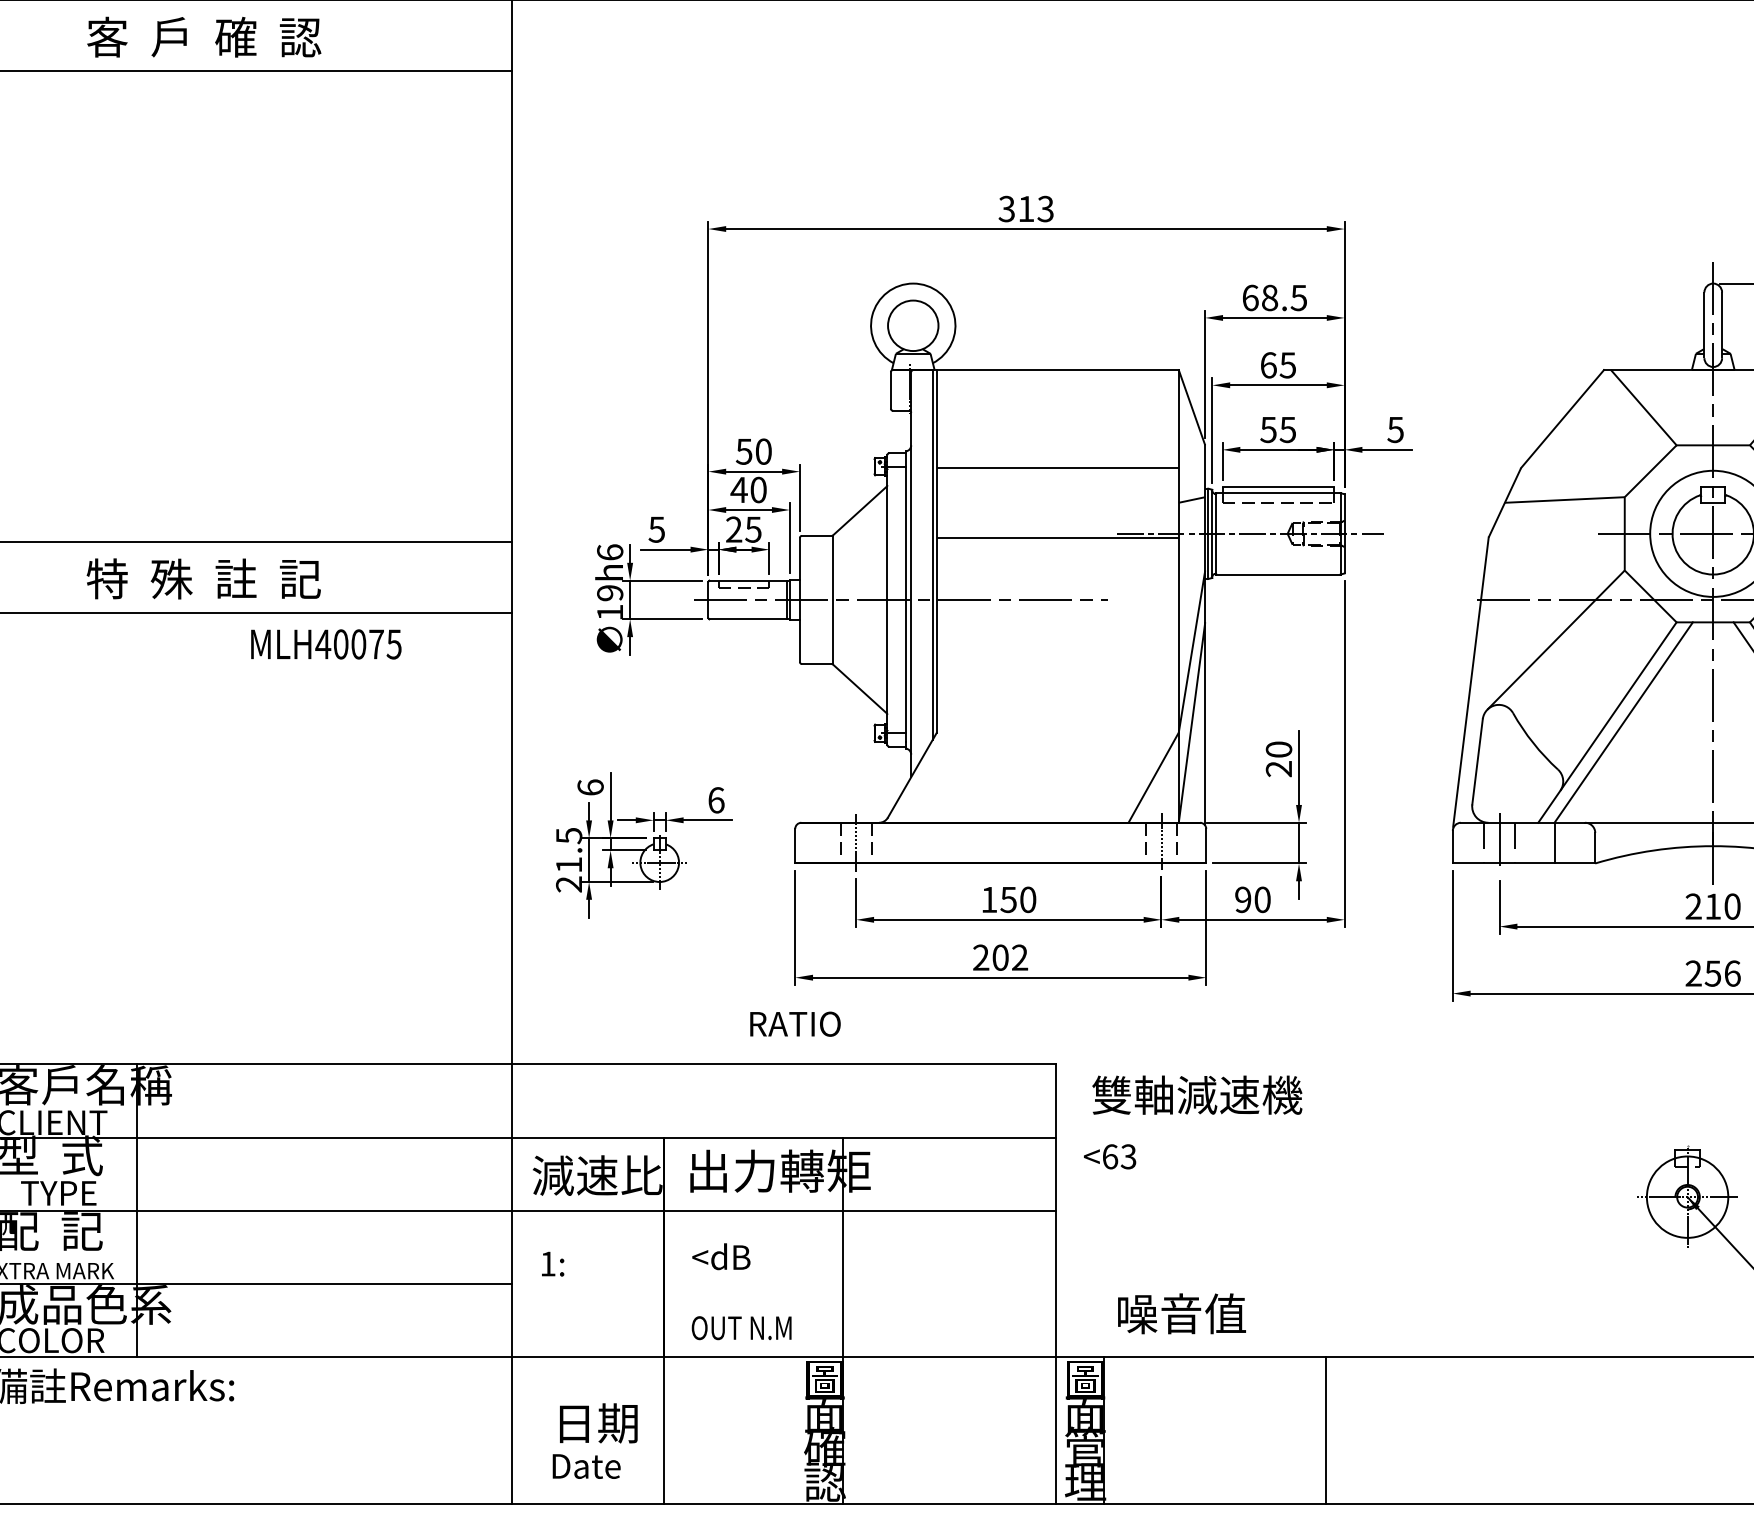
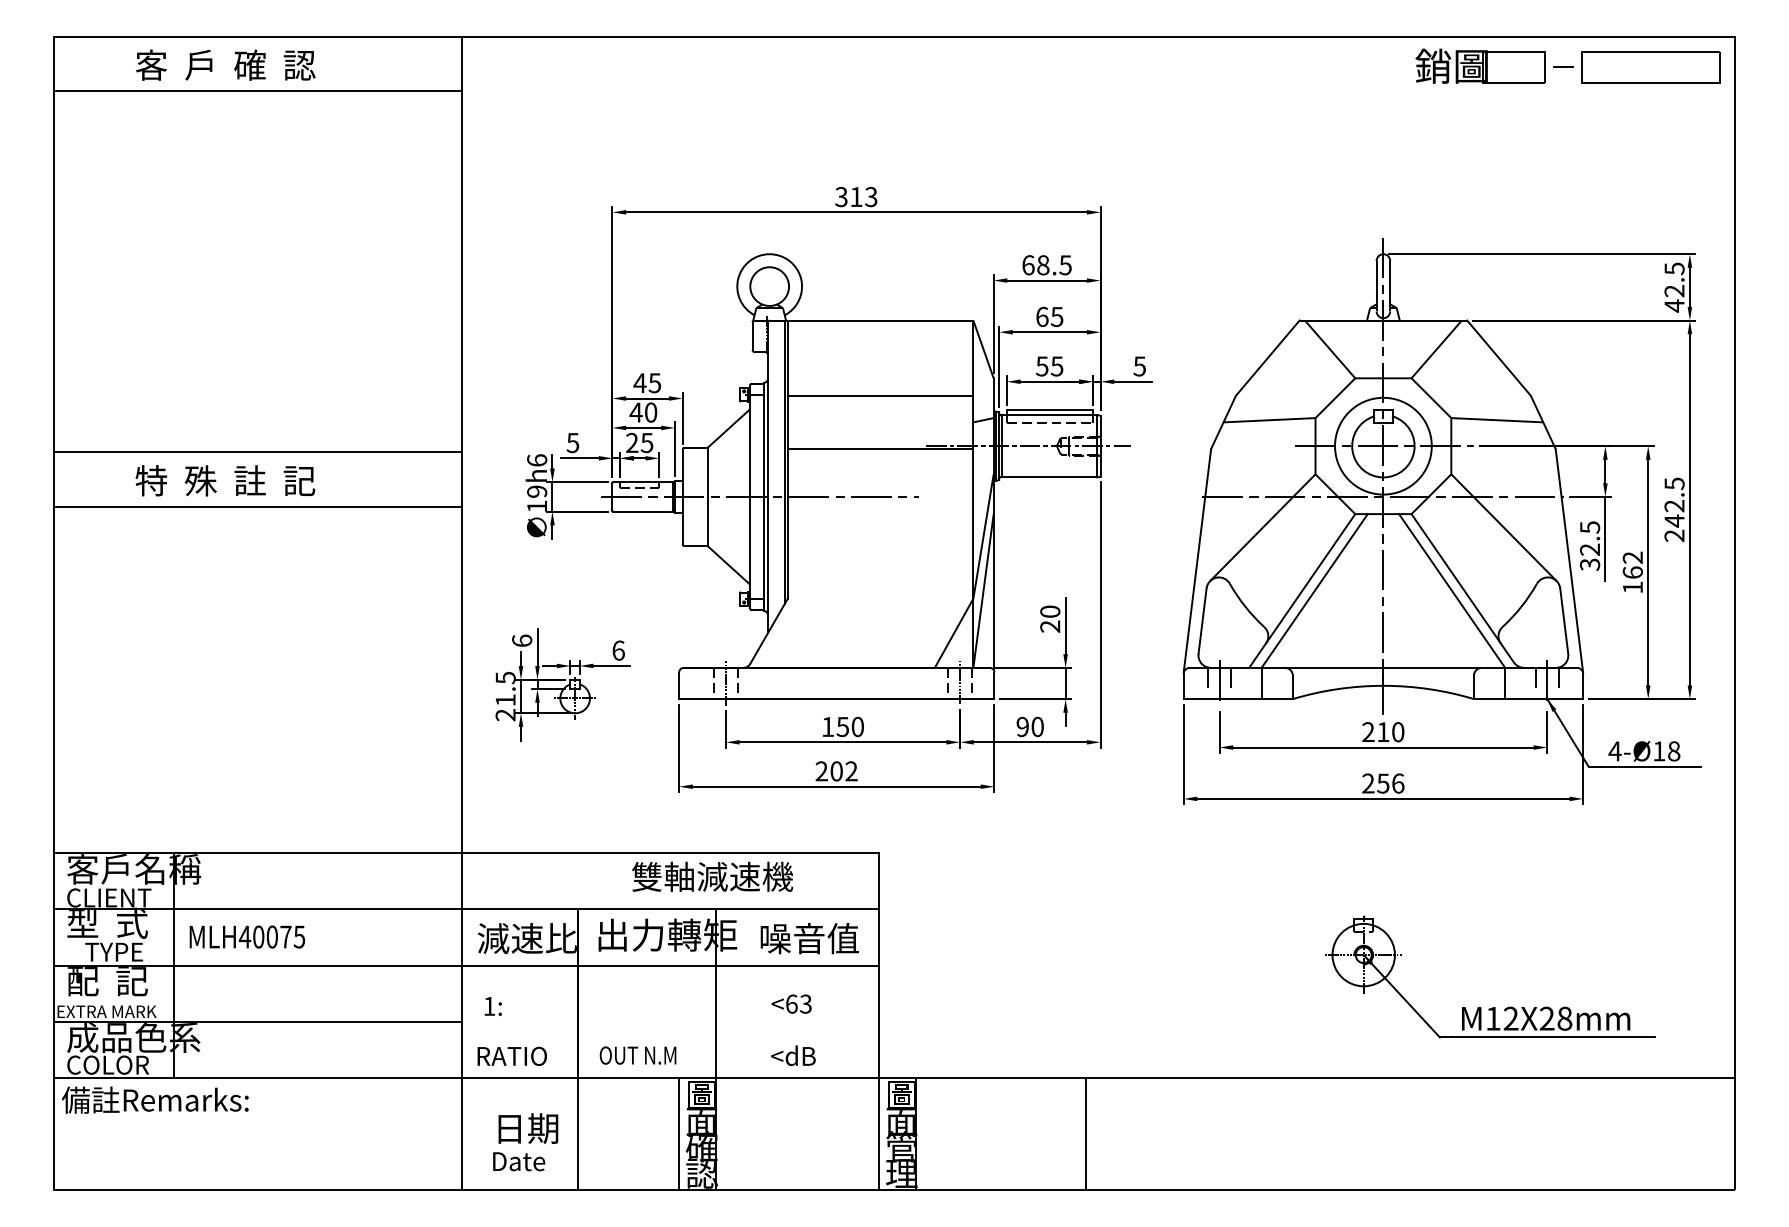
text: (754, 452) -> (647, 383), 50 -> 45
text: (326, 643) -> (247, 936), moved
text: (794, 1023) -> (511, 1055), moved
text: (1197, 1094) -> (712, 876), moved
text: (1109, 1155) -> (791, 1003), moved
text: (721, 1256) -> (793, 1055), moved
text: (1181, 1313) -> (809, 938), moved
line: (795, 1429) -> (679, 1133), added

